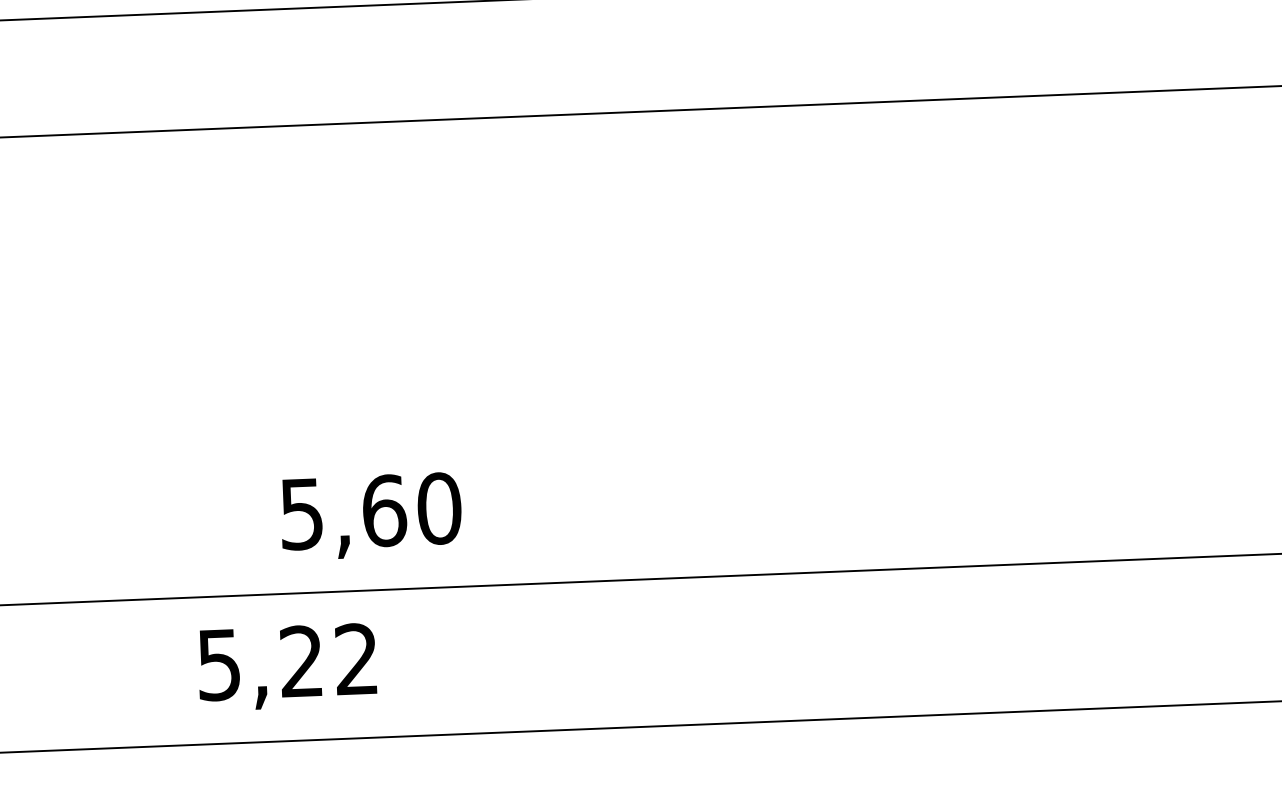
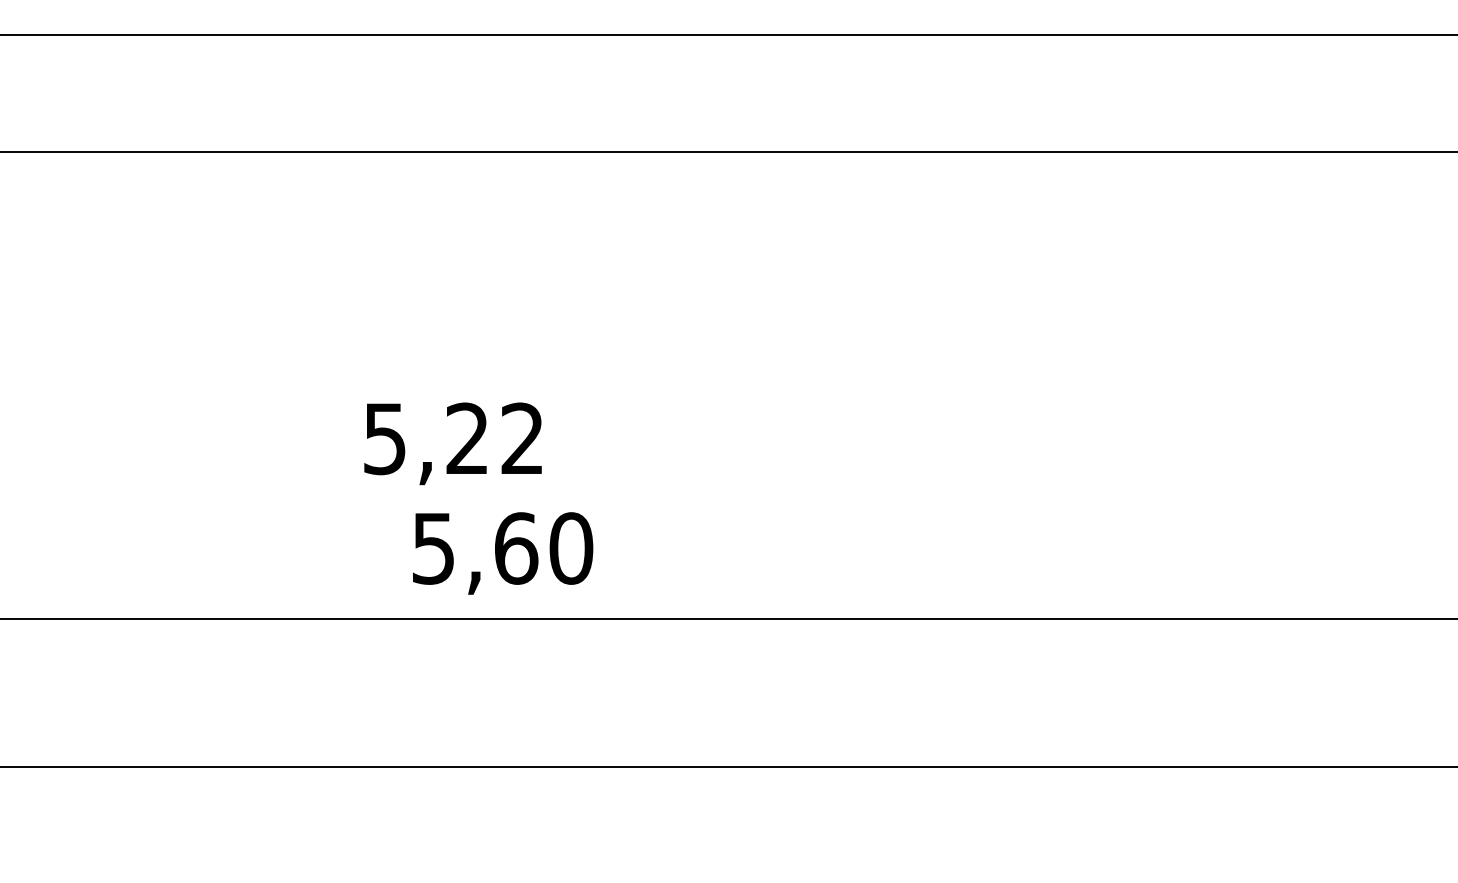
text: (371, 516) -> (503, 553), moved
text: (286, 666) -> (452, 443), moved

